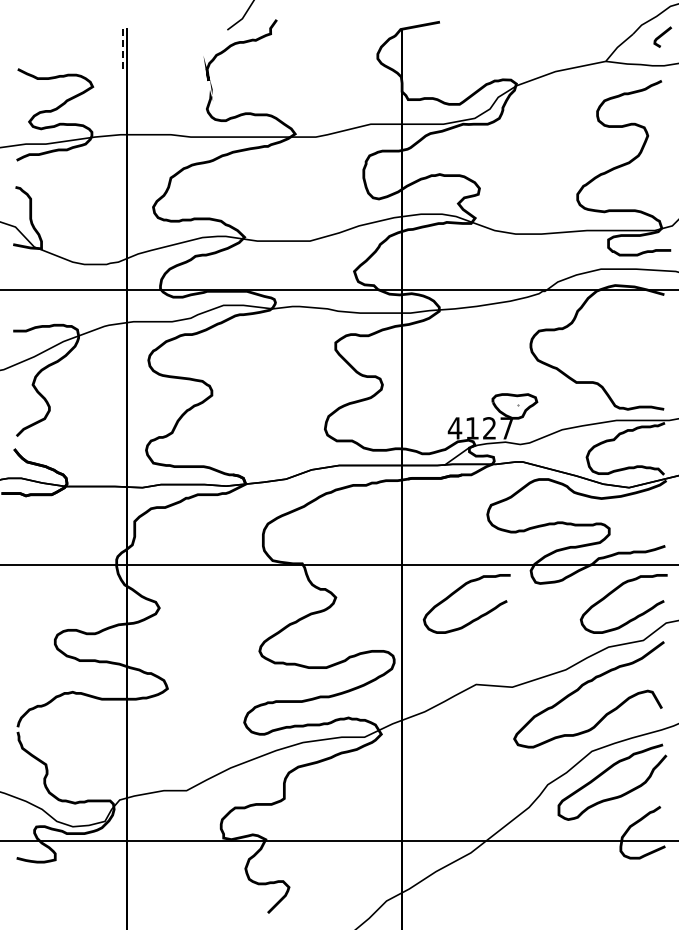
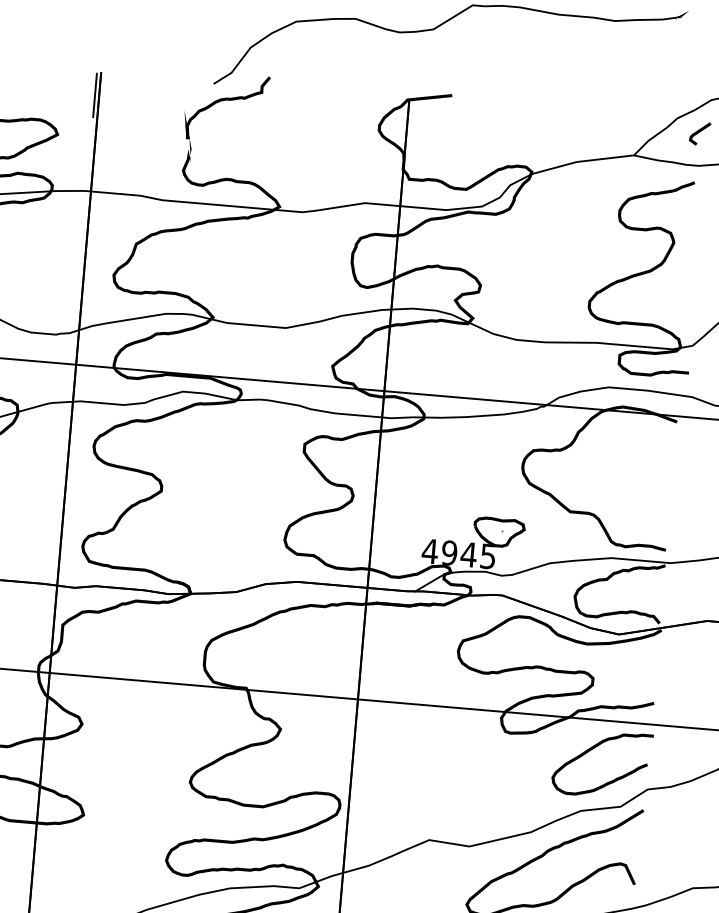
line: (122, 48) -> (94, 94), dashed -> solid
text: (489, 428) -> (468, 554), 4127 -> 4945
curve: (458, 591) -> (418, 734), removed

